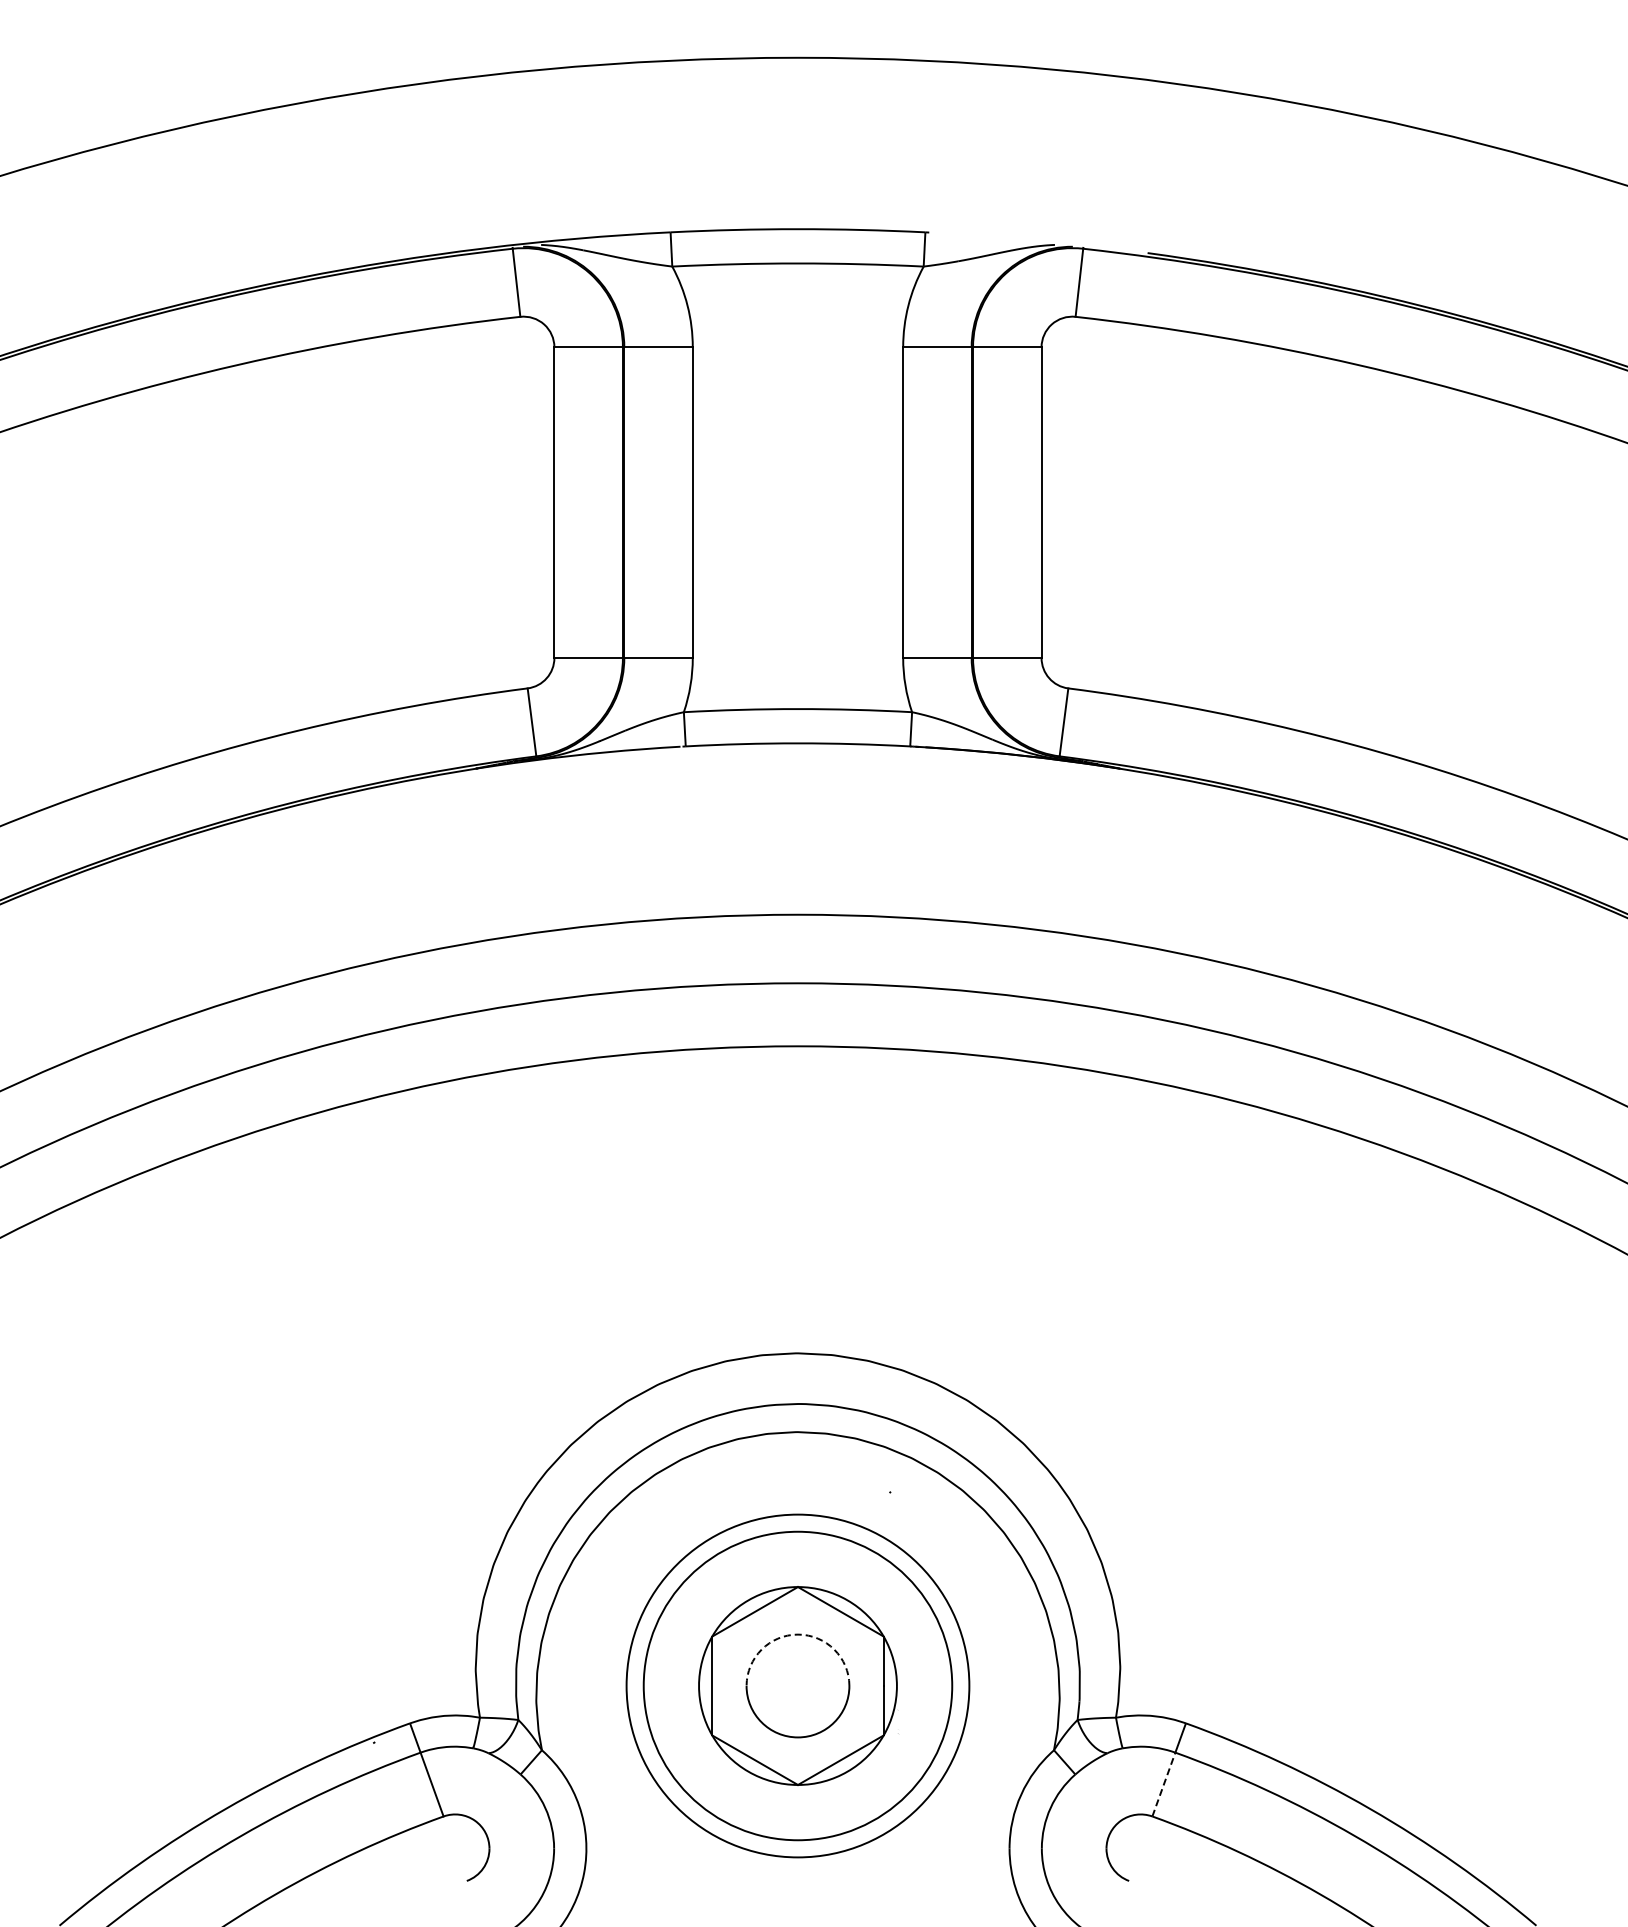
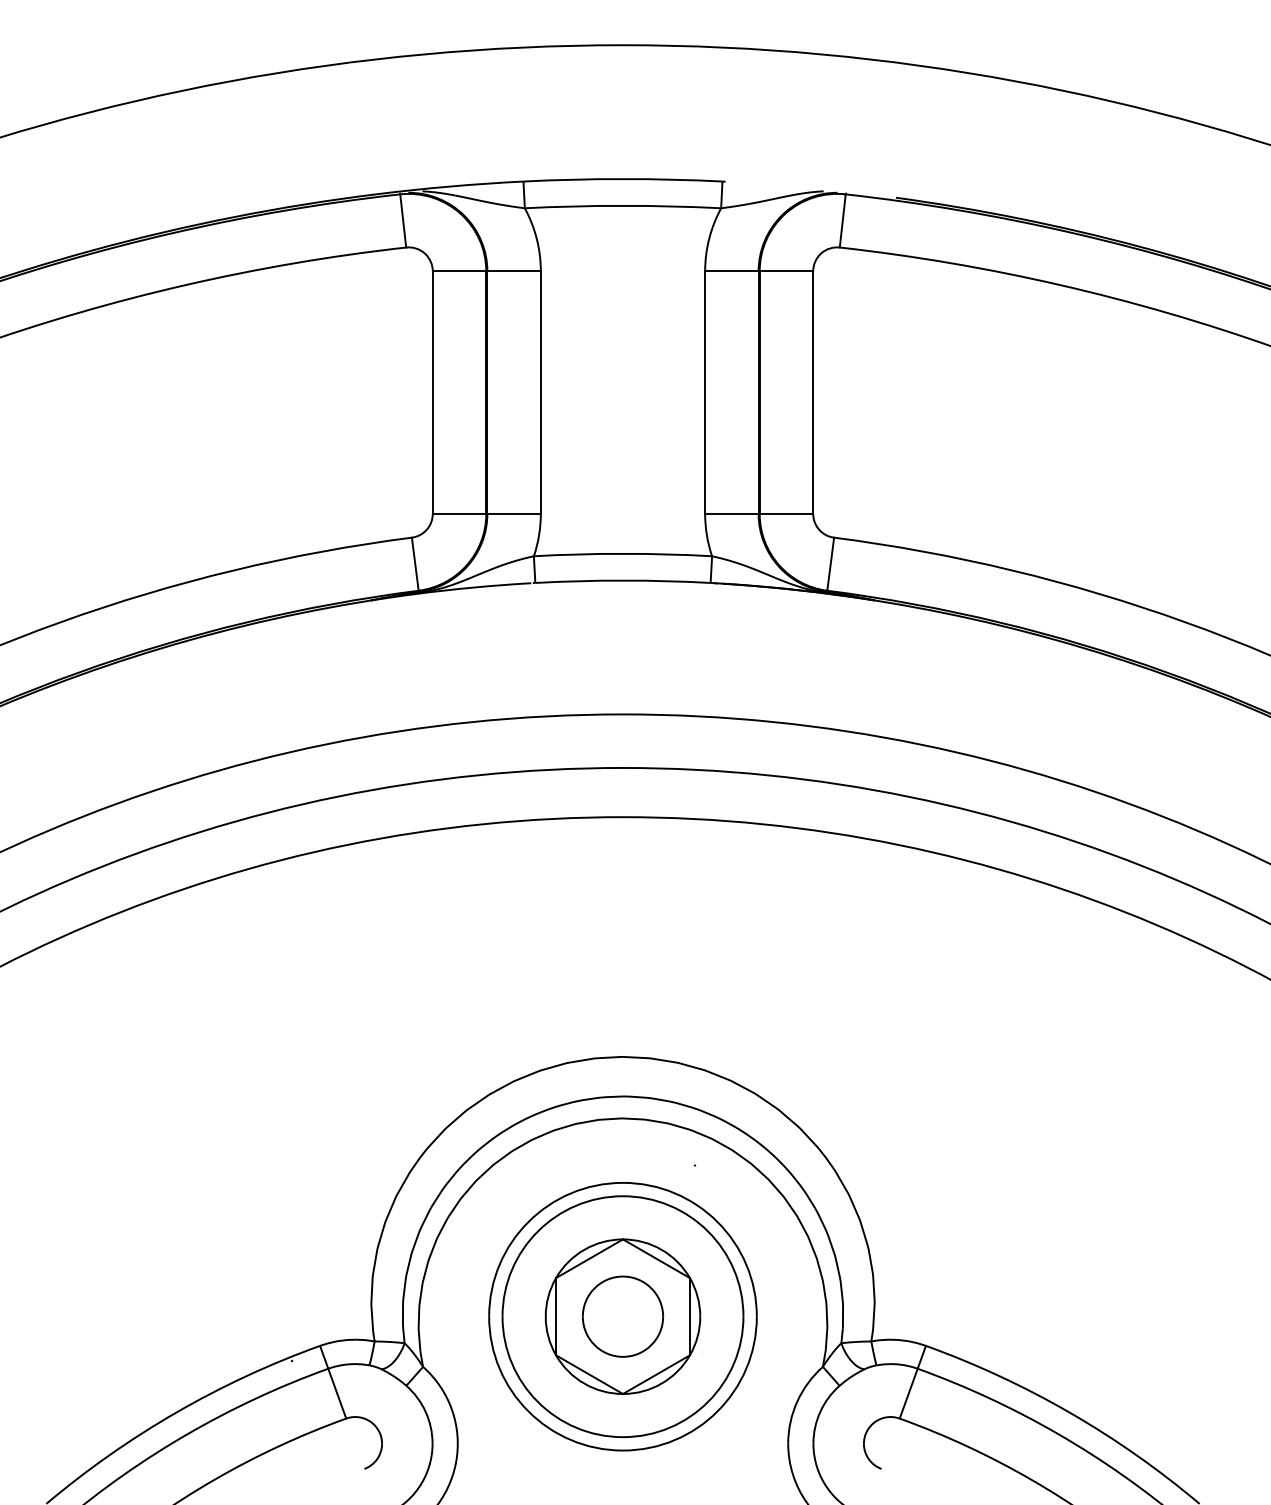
arc: (797, 1634) -> (622, 1276), dashed -> solid
line: (1163, 1784) -> (908, 1393), dashed -> solid

